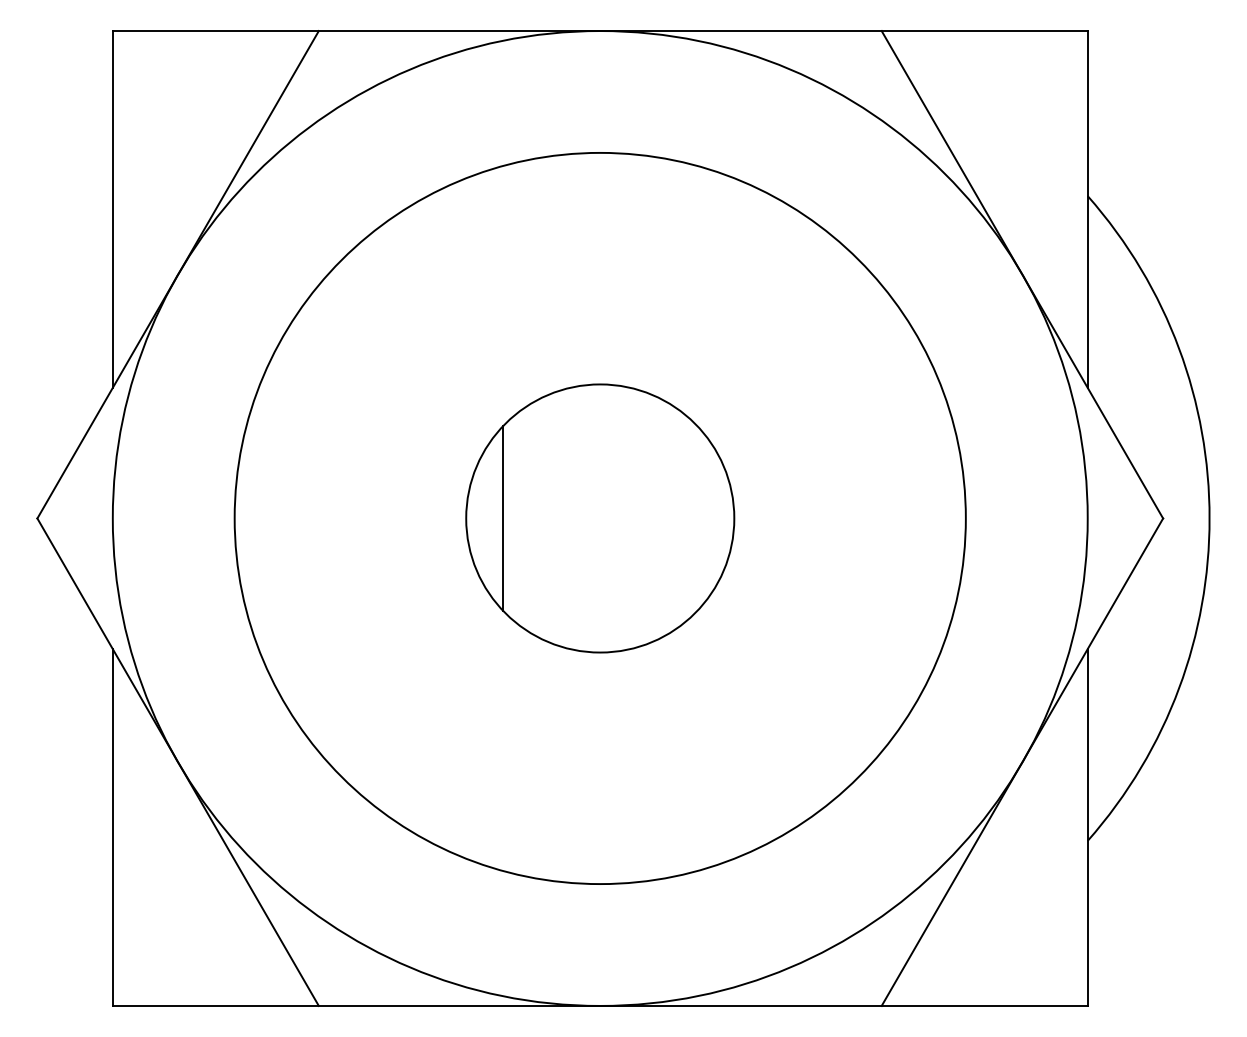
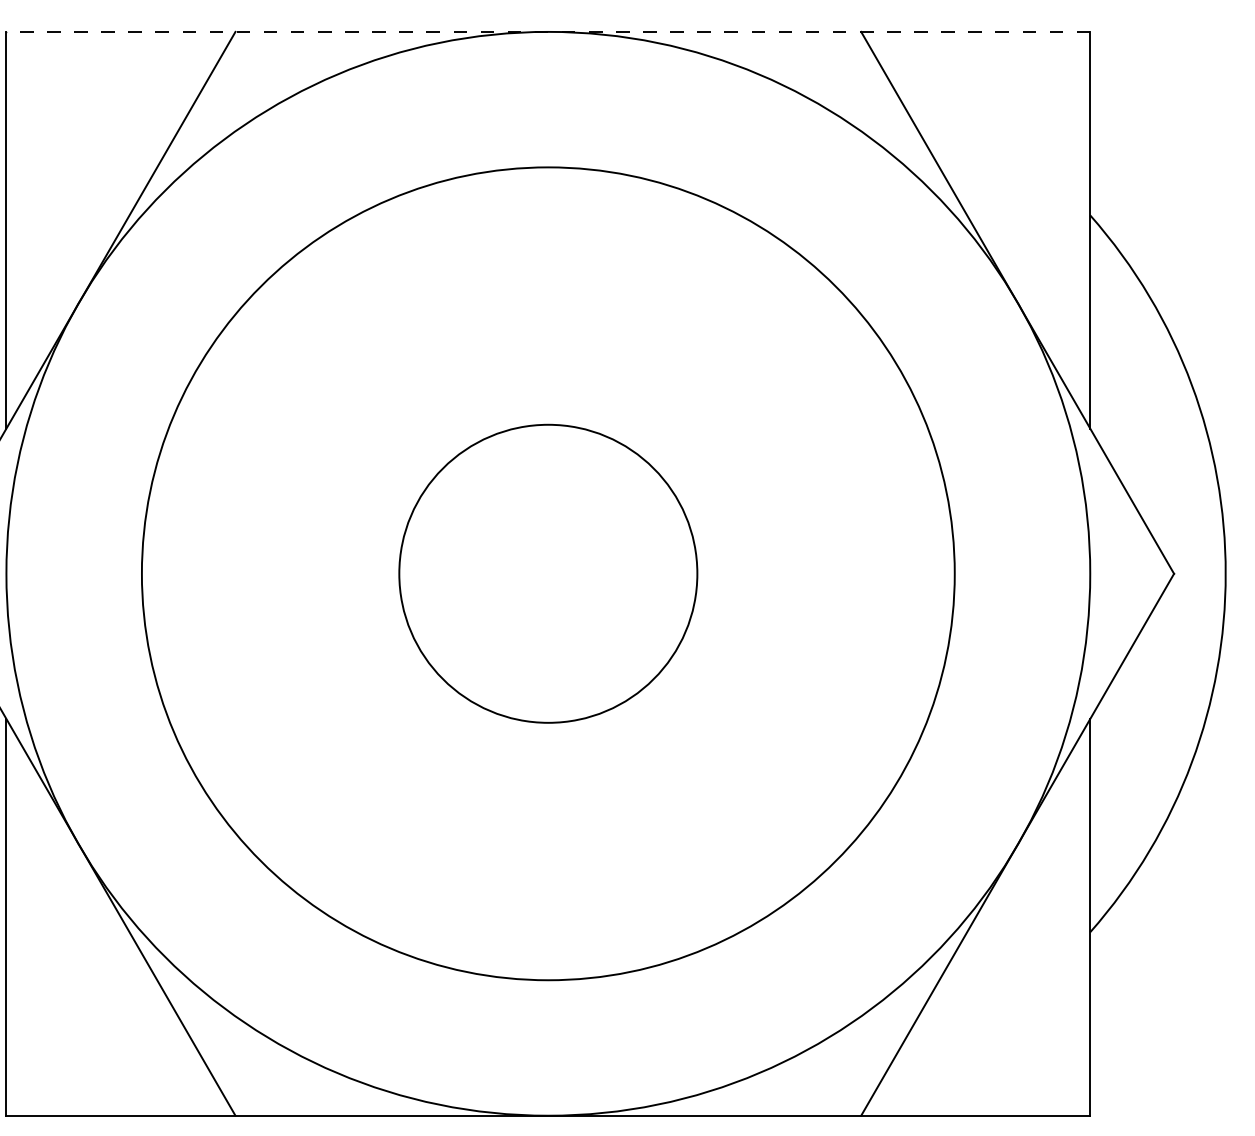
line: (599, 31) -> (547, 32), solid -> dashed
line: (502, 518) -> (439, 573), removed

